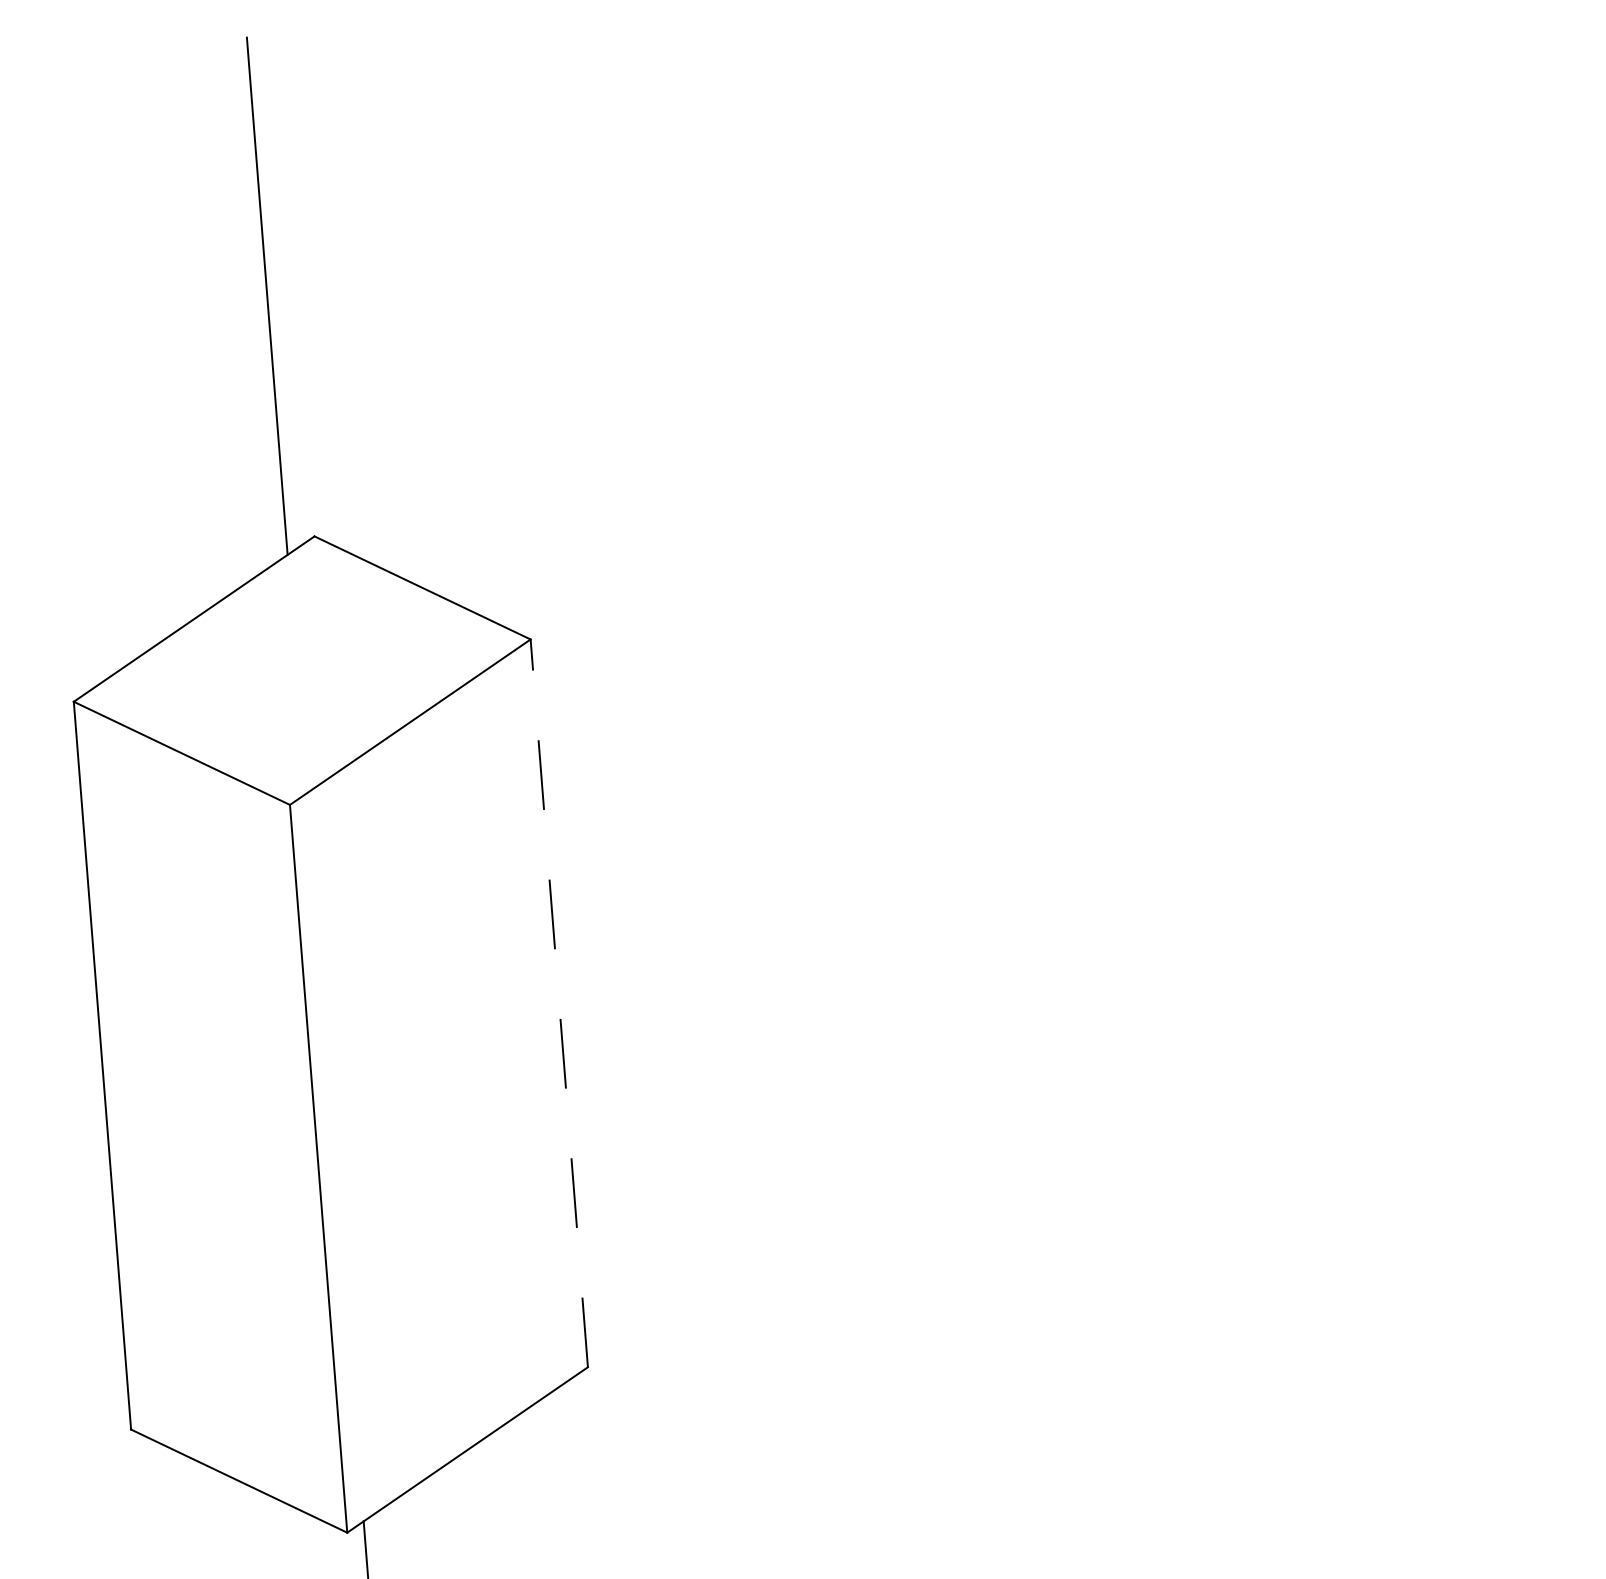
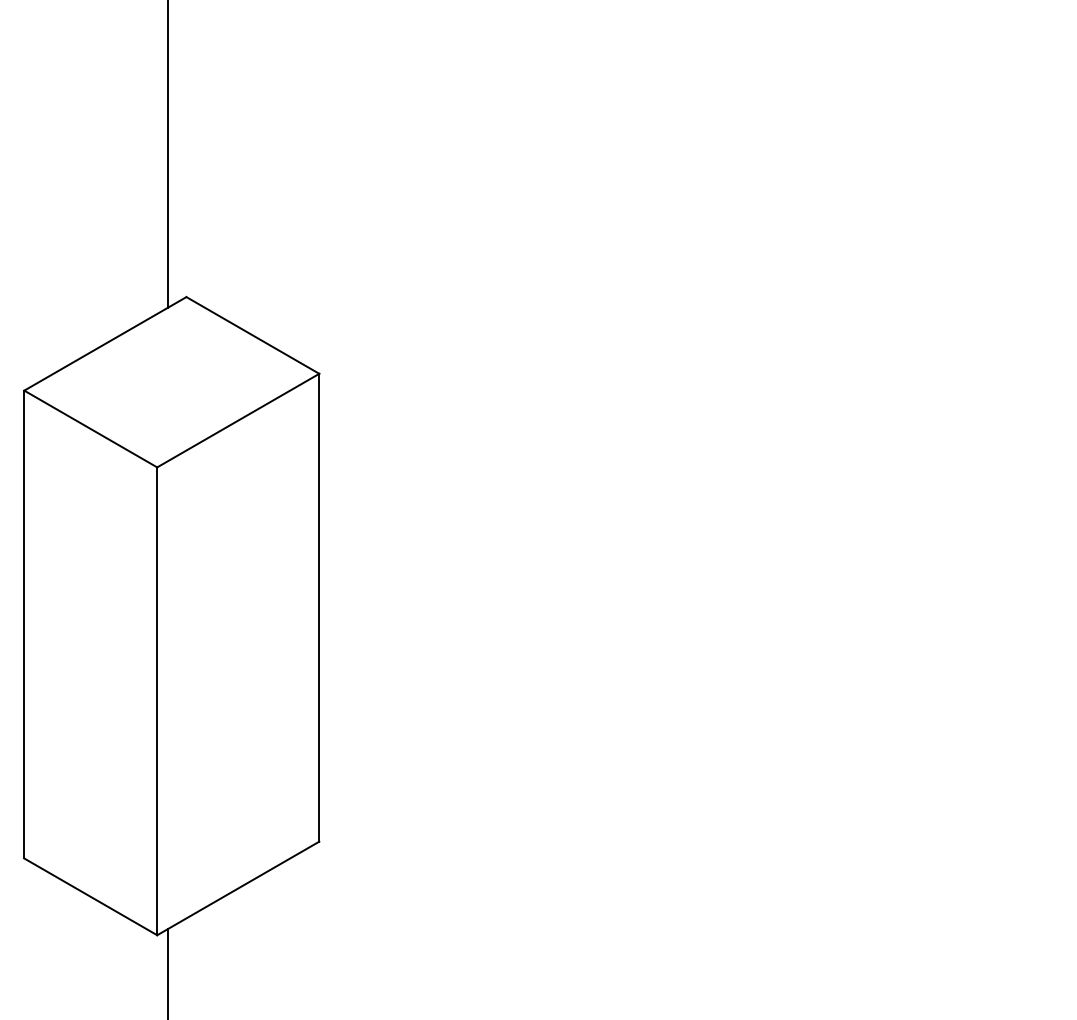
line: (559, 1002) -> (319, 607), dashed -> solid

